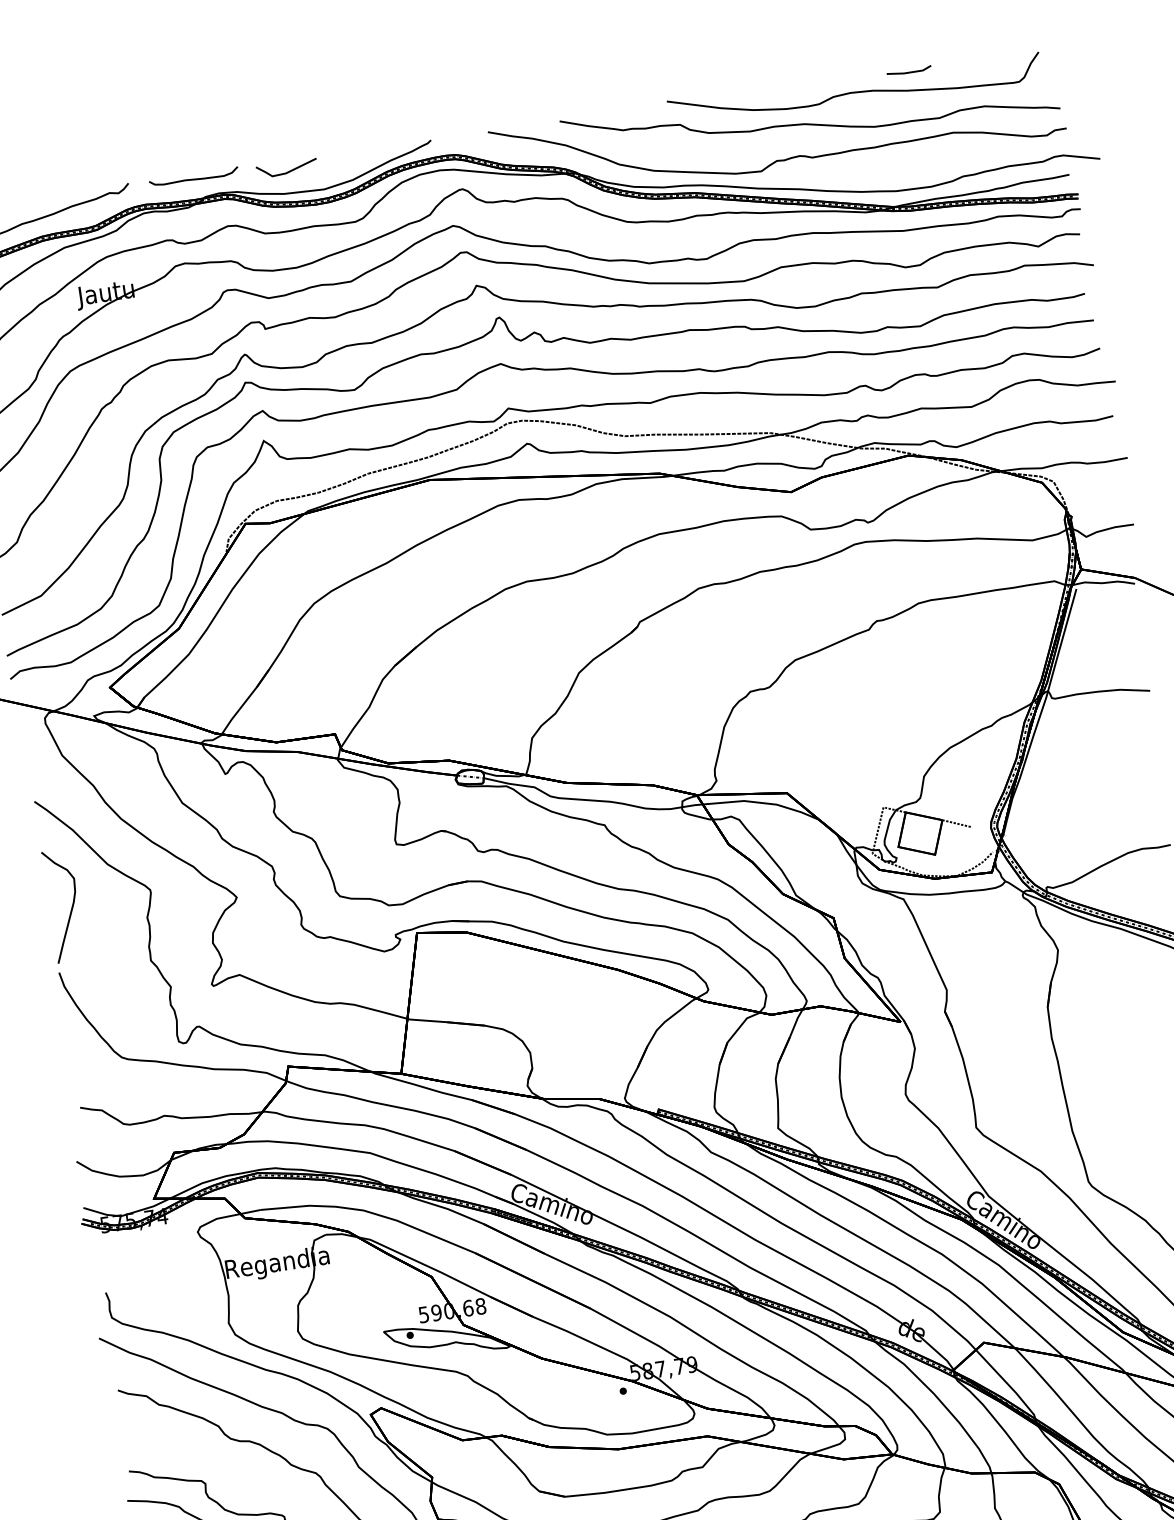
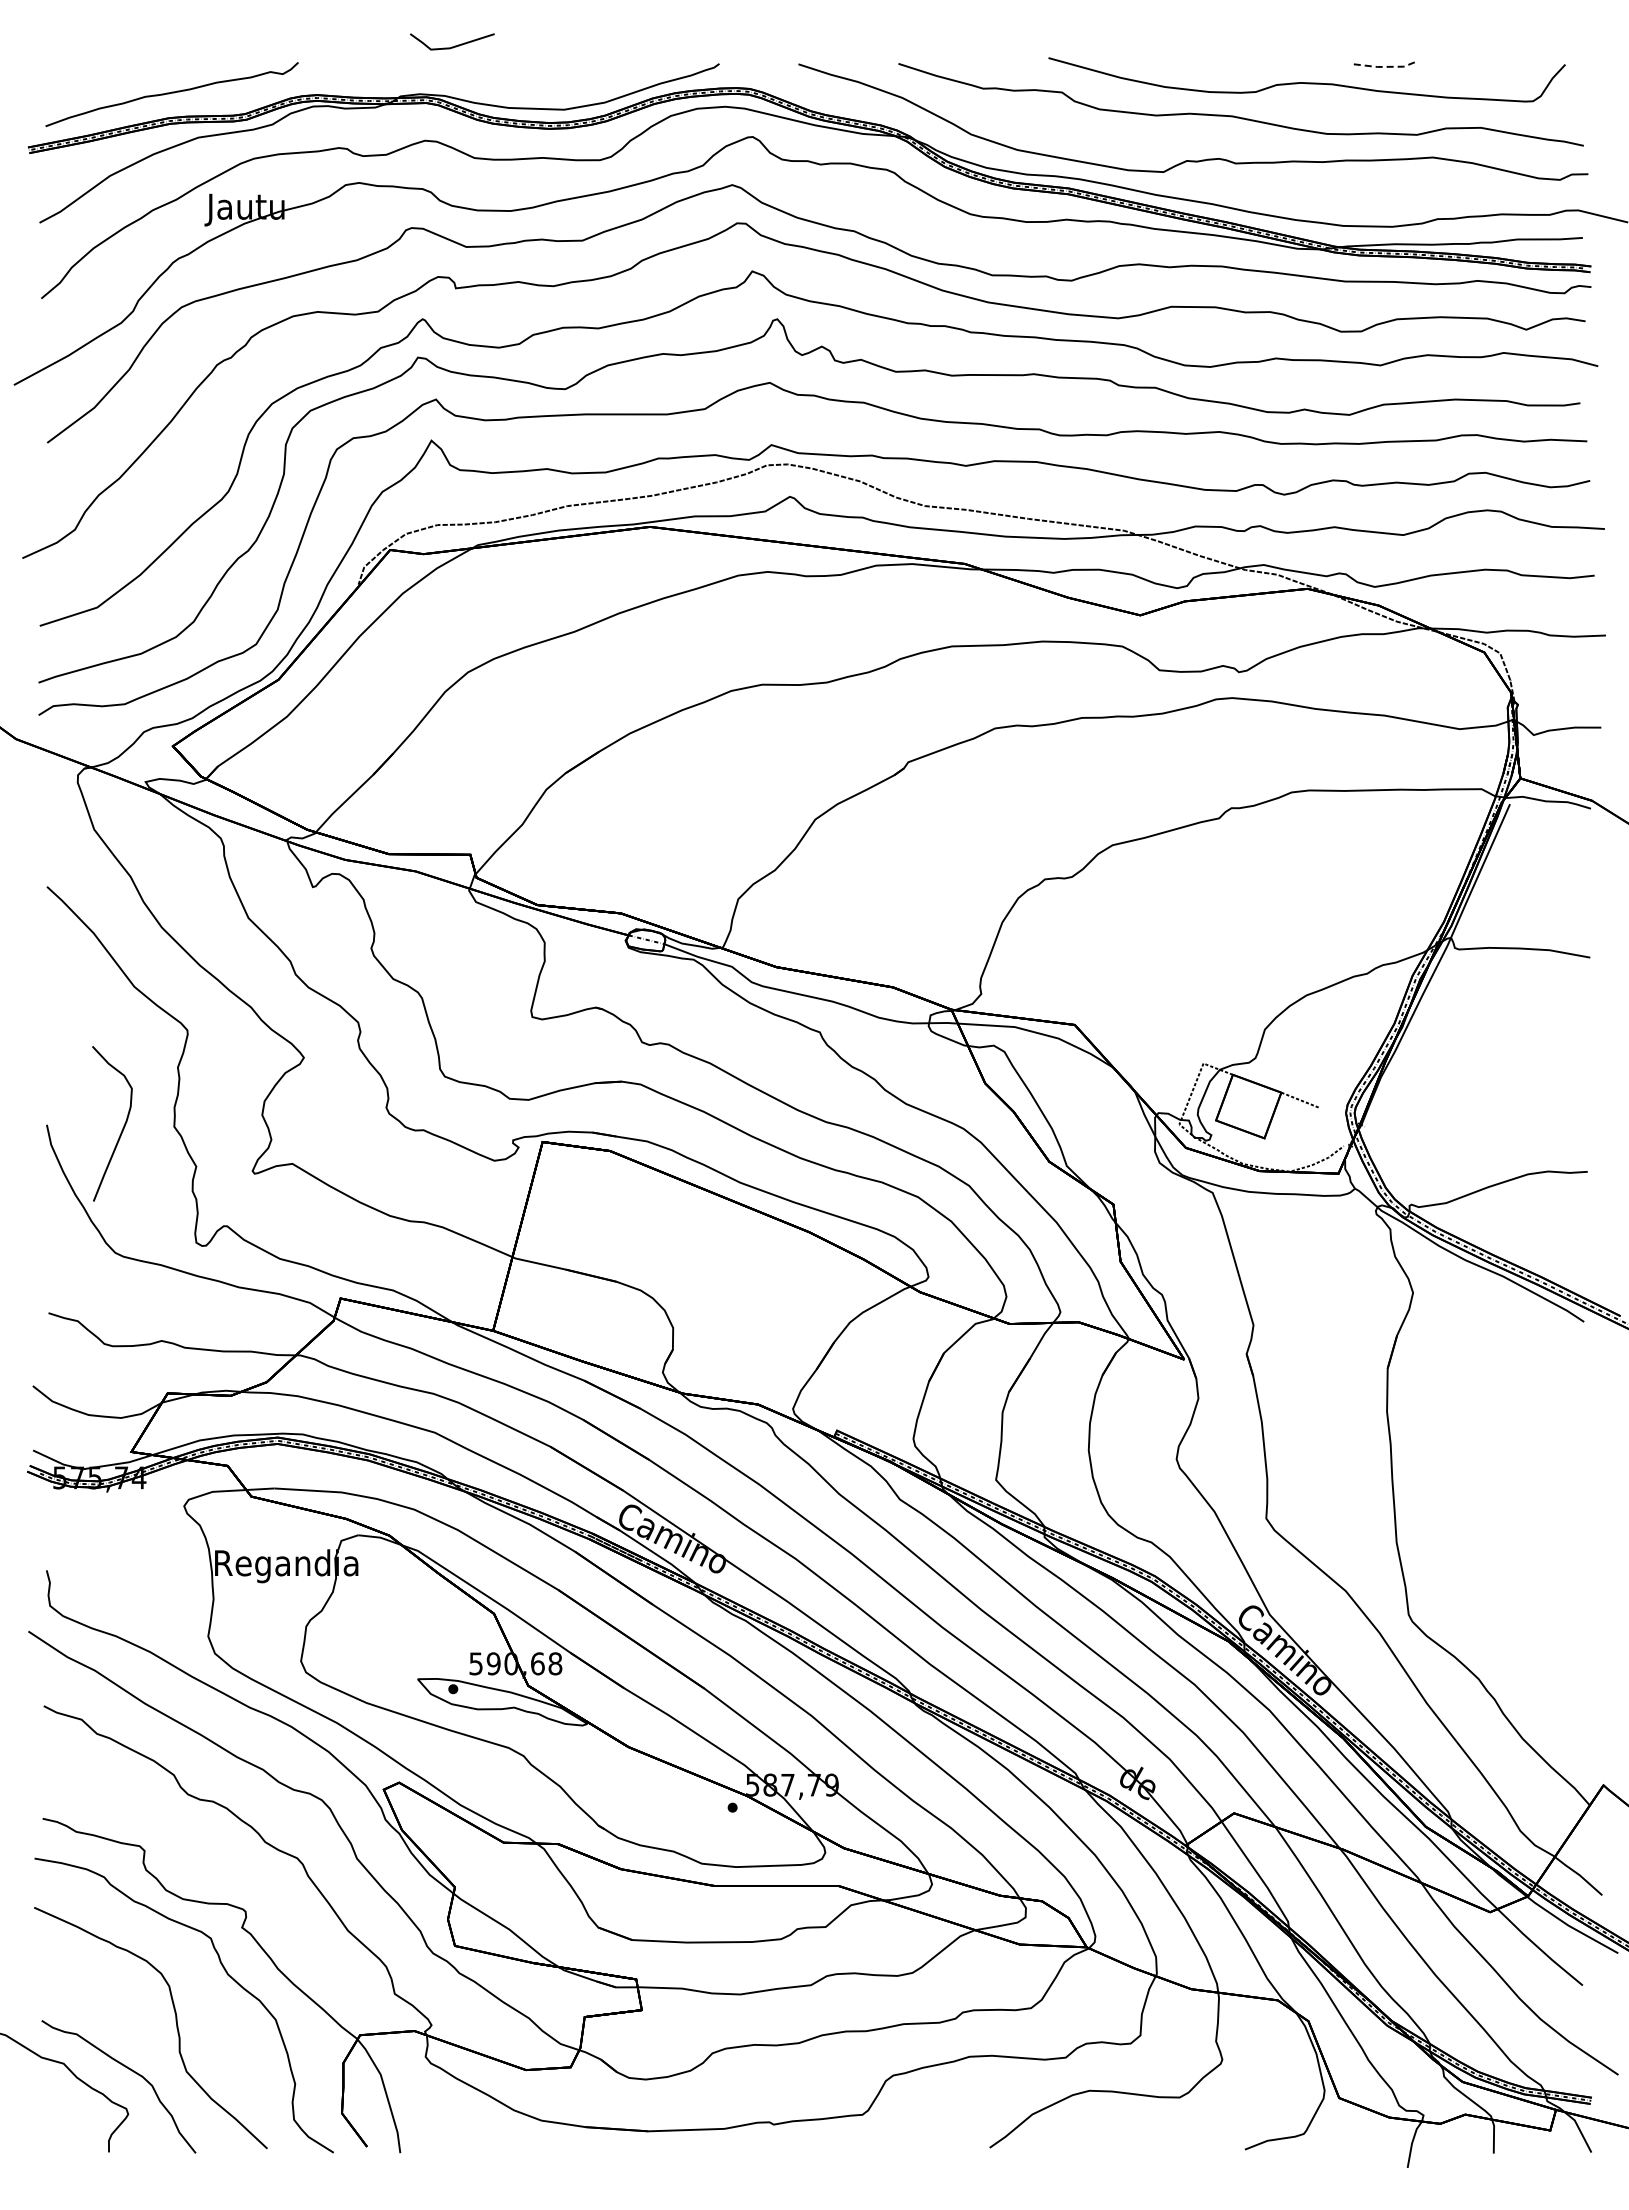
line: (910, 72) -> (1386, 66), solid -> dashed
line: (289, 170) -> (455, 45), moved
curve: (193, 178) -> (388, 69), removed
curve: (71, 905) -> (123, 1125), moved

